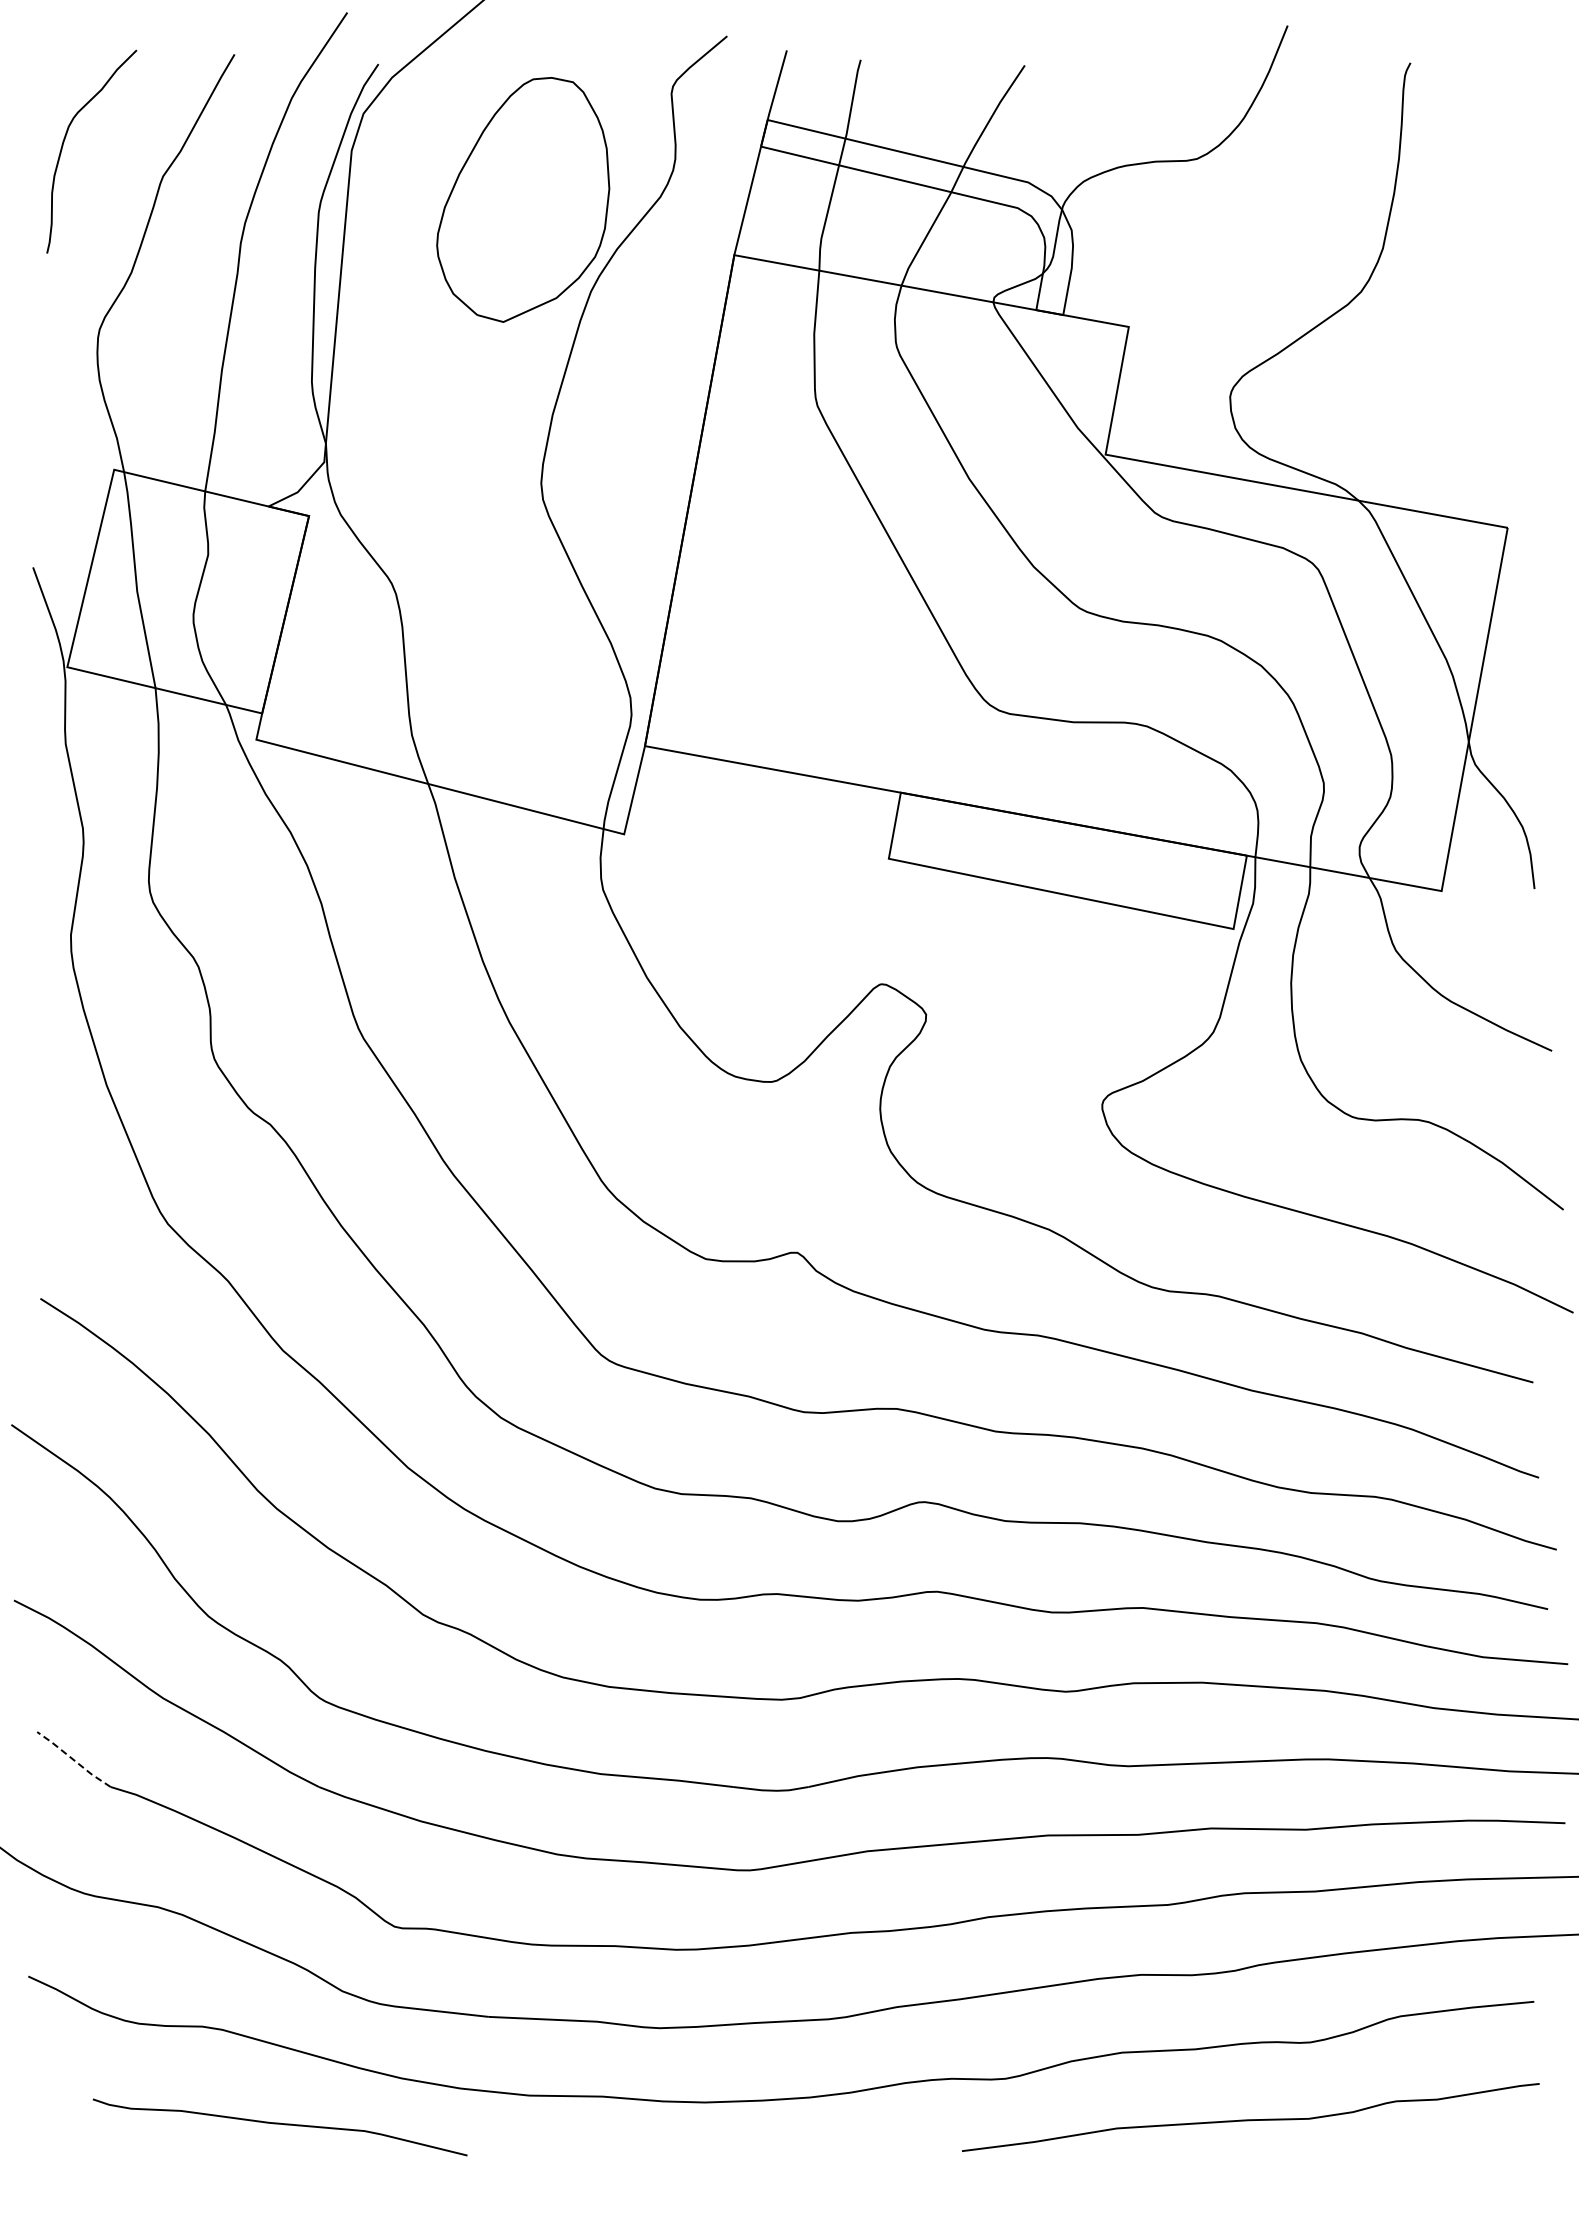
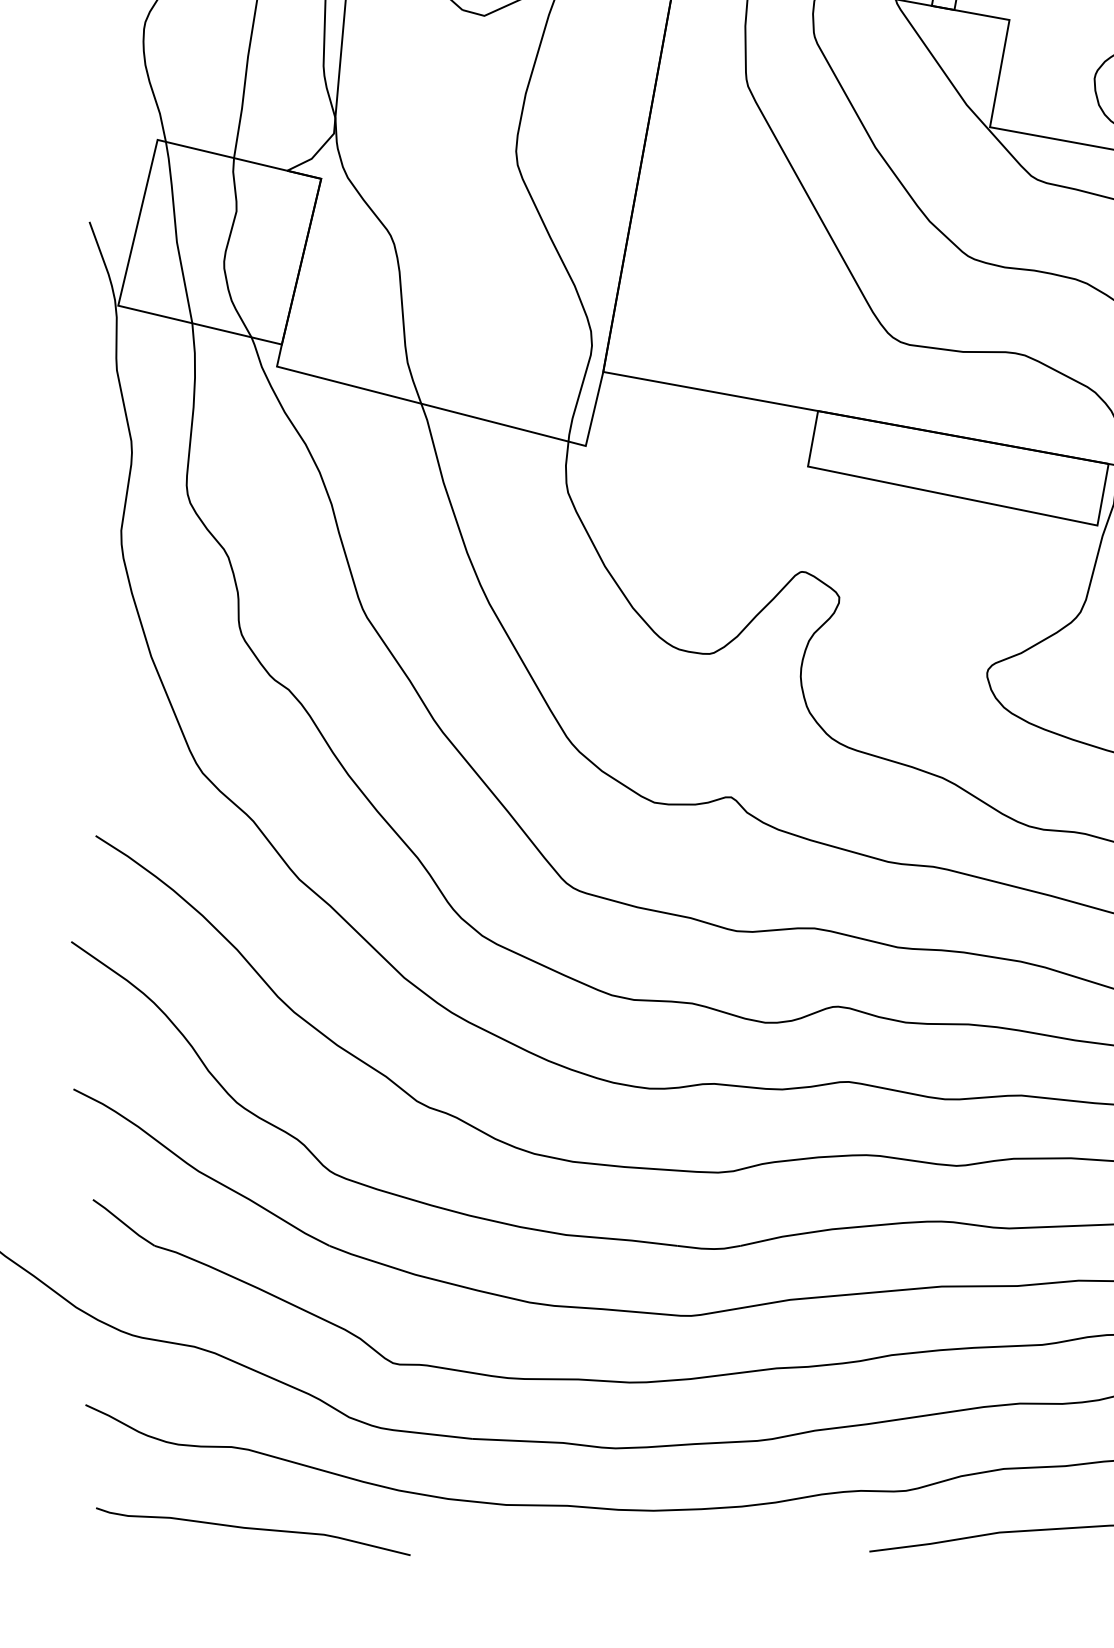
line: (73, 1759) -> (123, 1222), dashed -> solid
curve: (279, 2124) -> (252, 1529), moved

